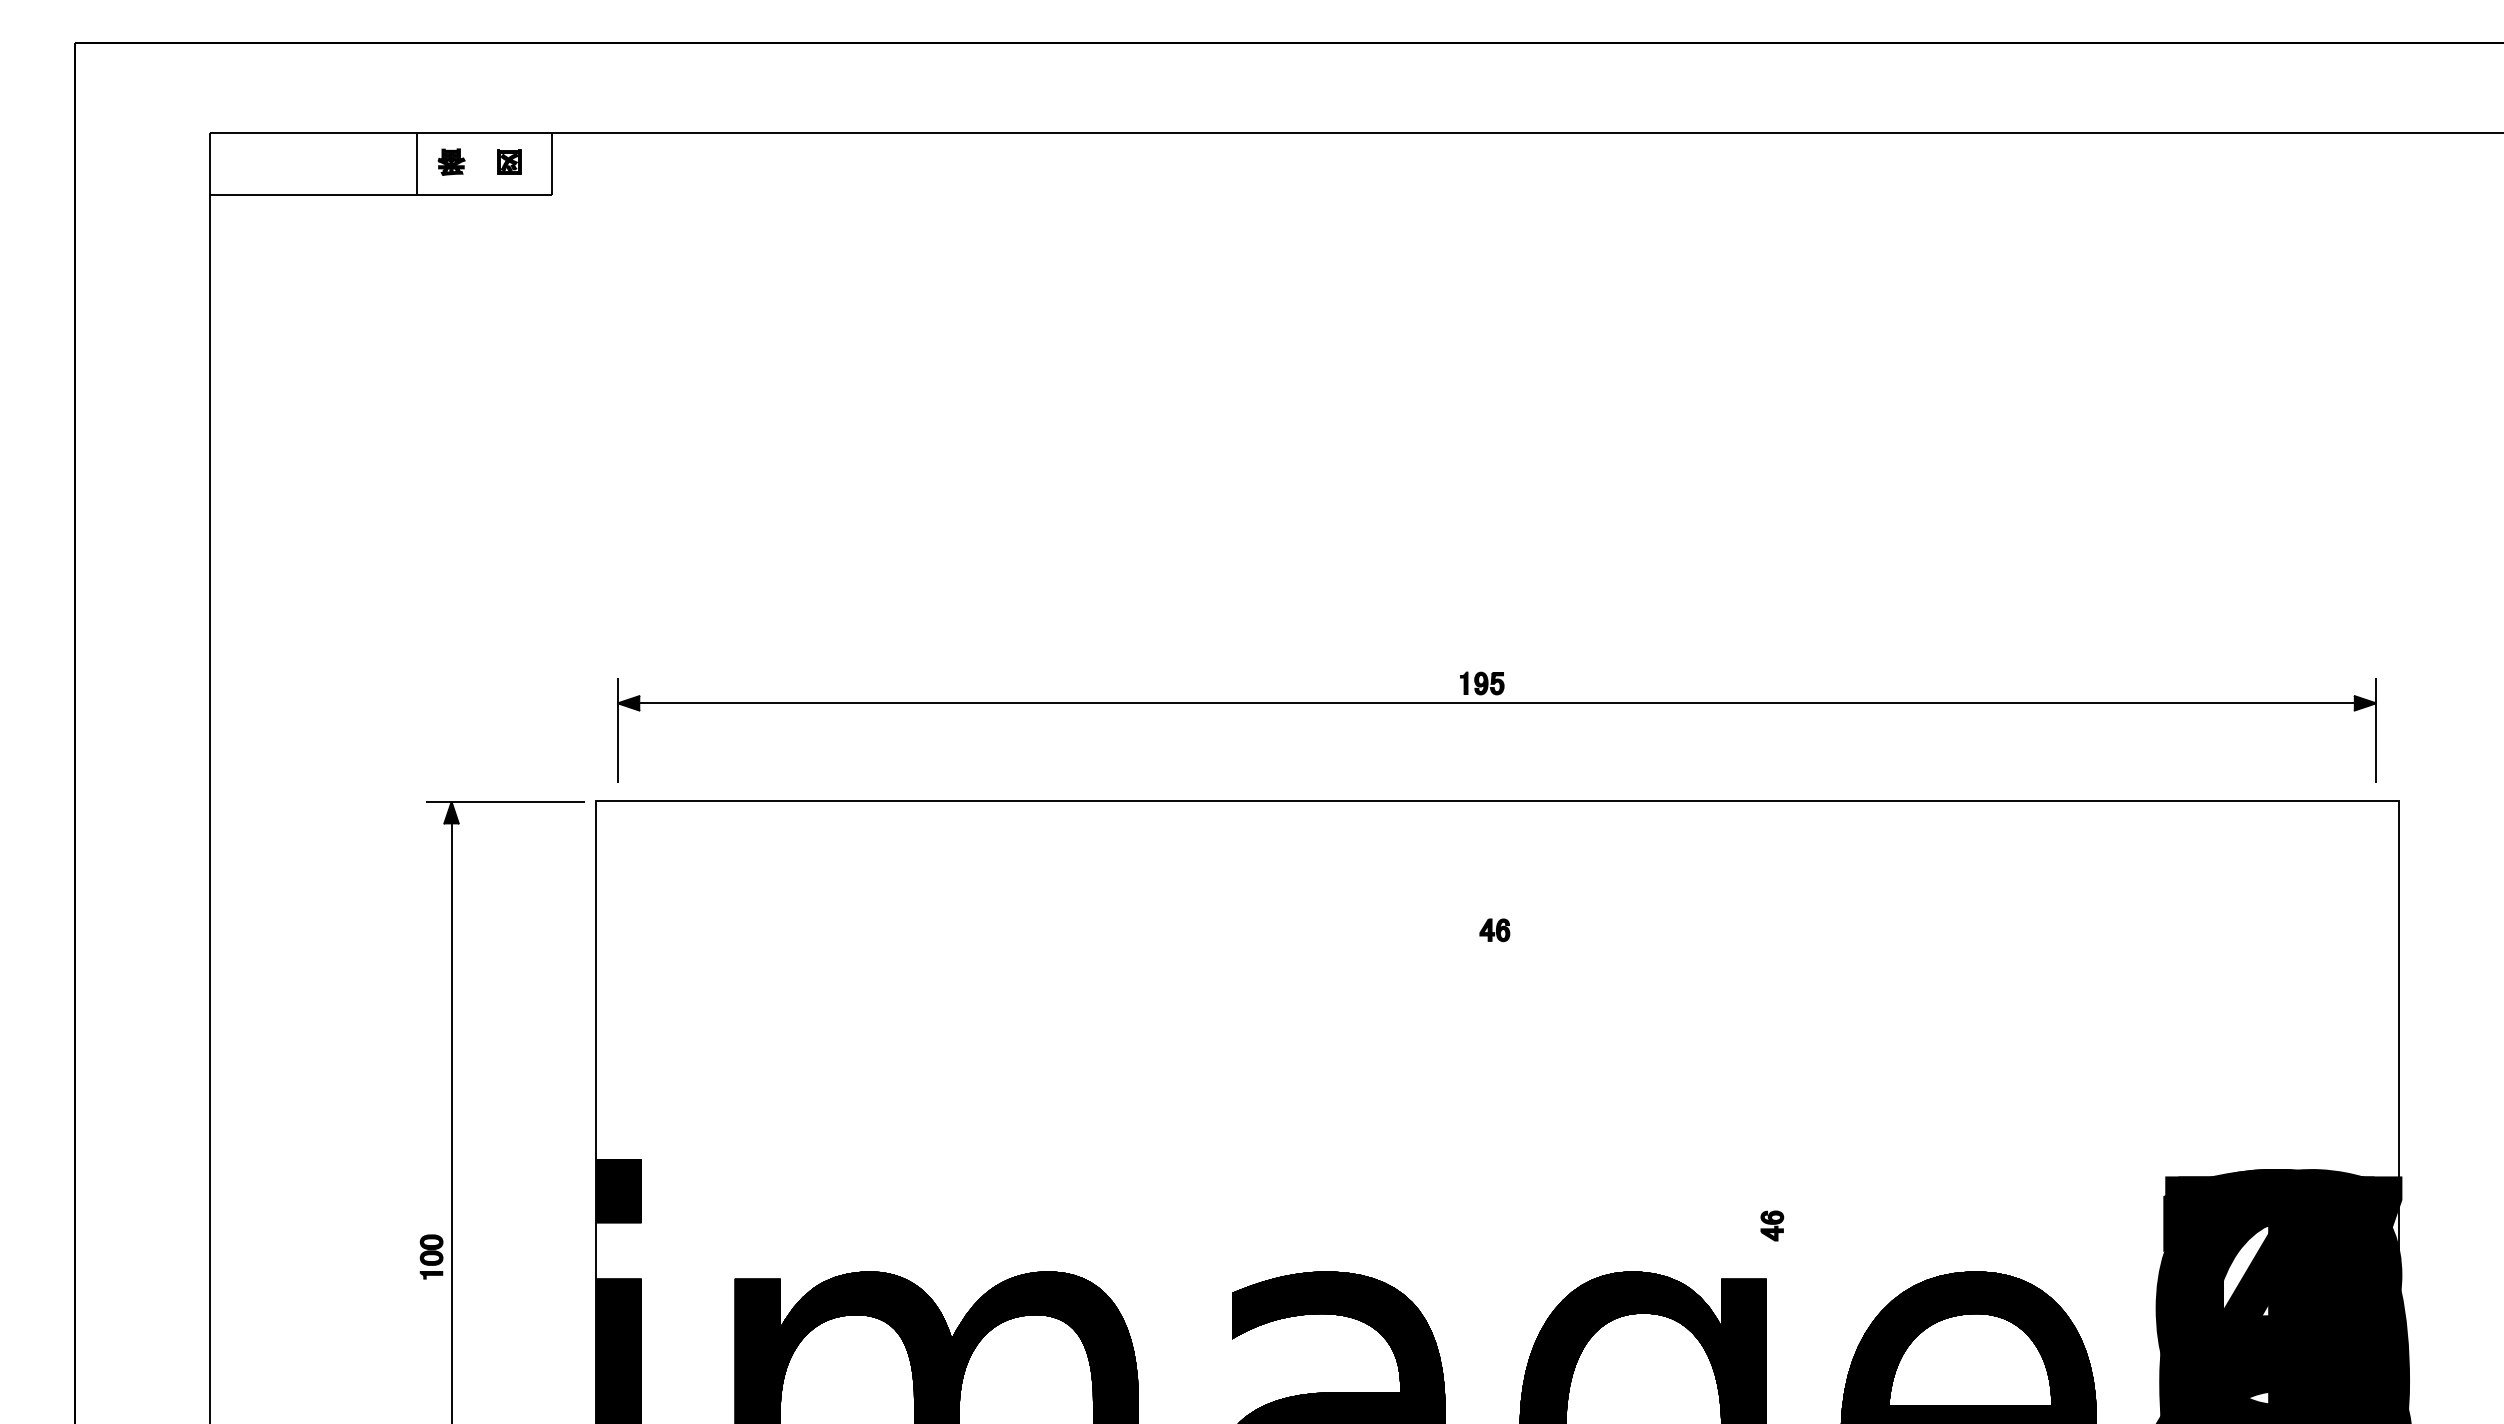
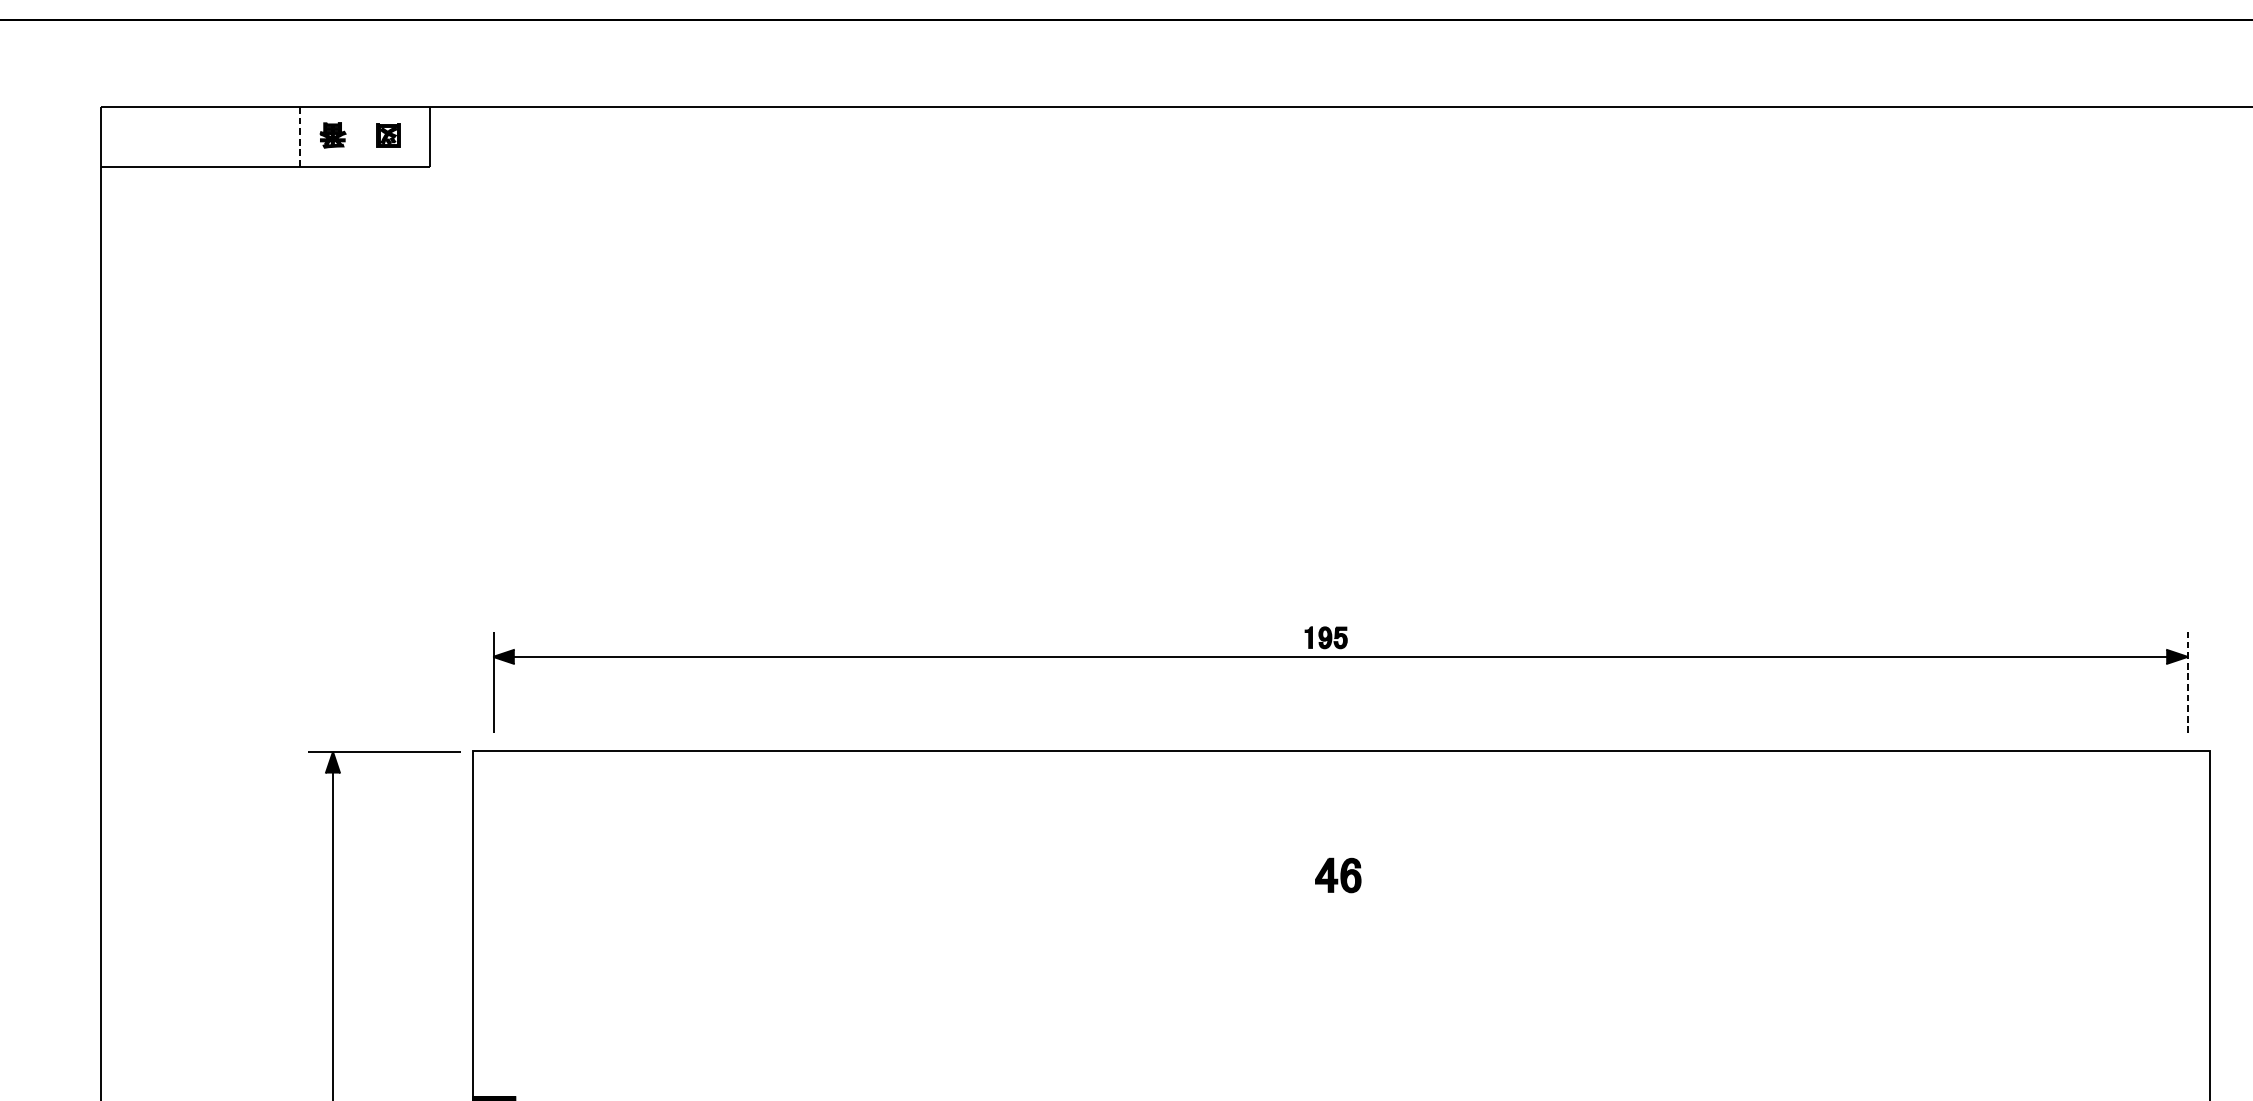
line: (417, 164) -> (300, 137), solid -> dashed
line: (2376, 729) -> (2188, 682), solid -> dashed
part: (1494, 930) -> (1338, 875), size x1.6

